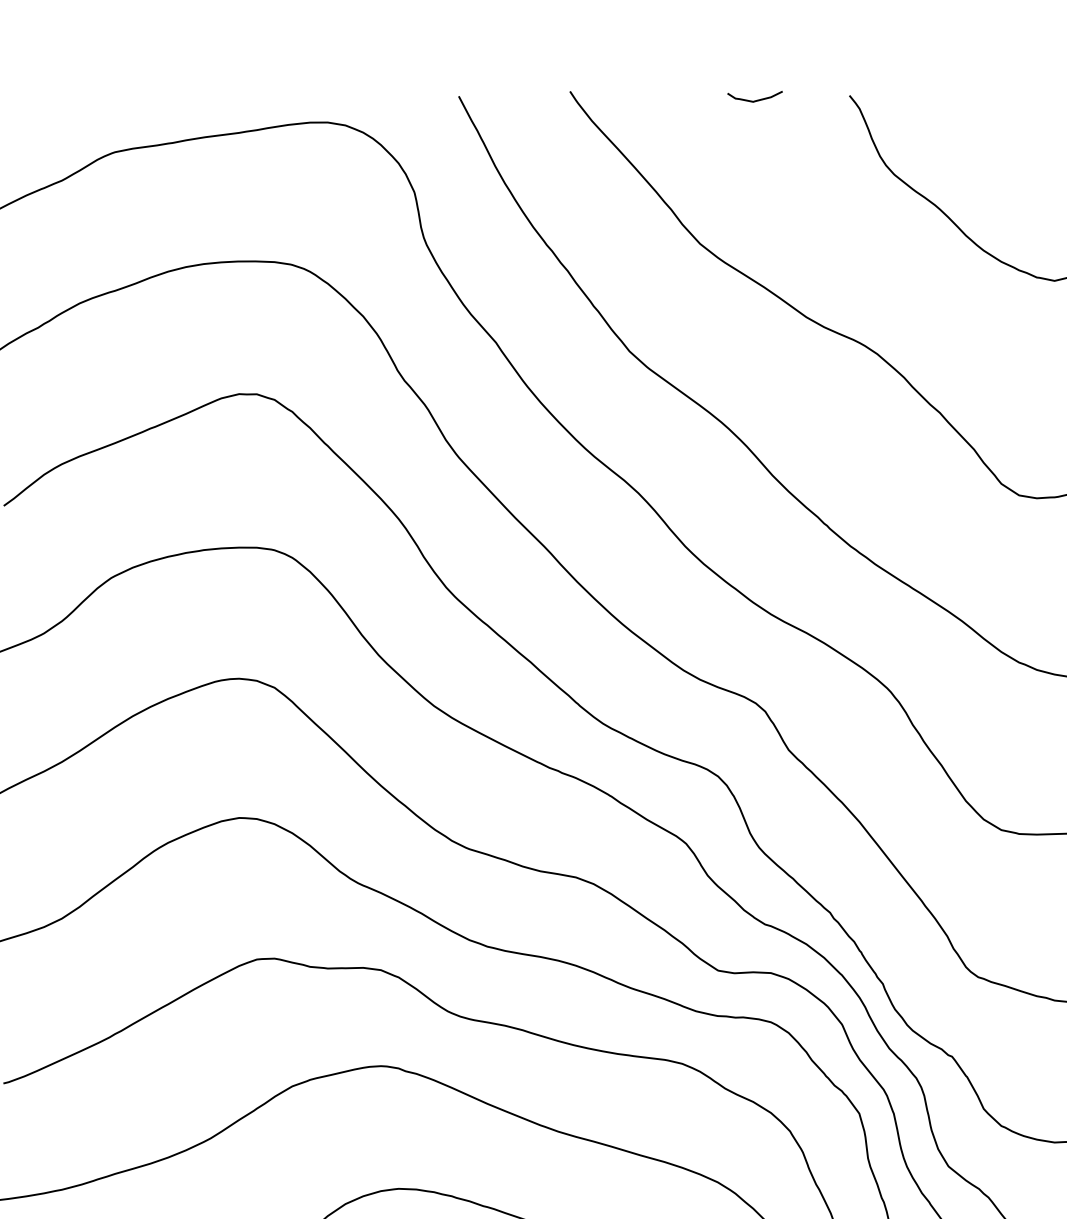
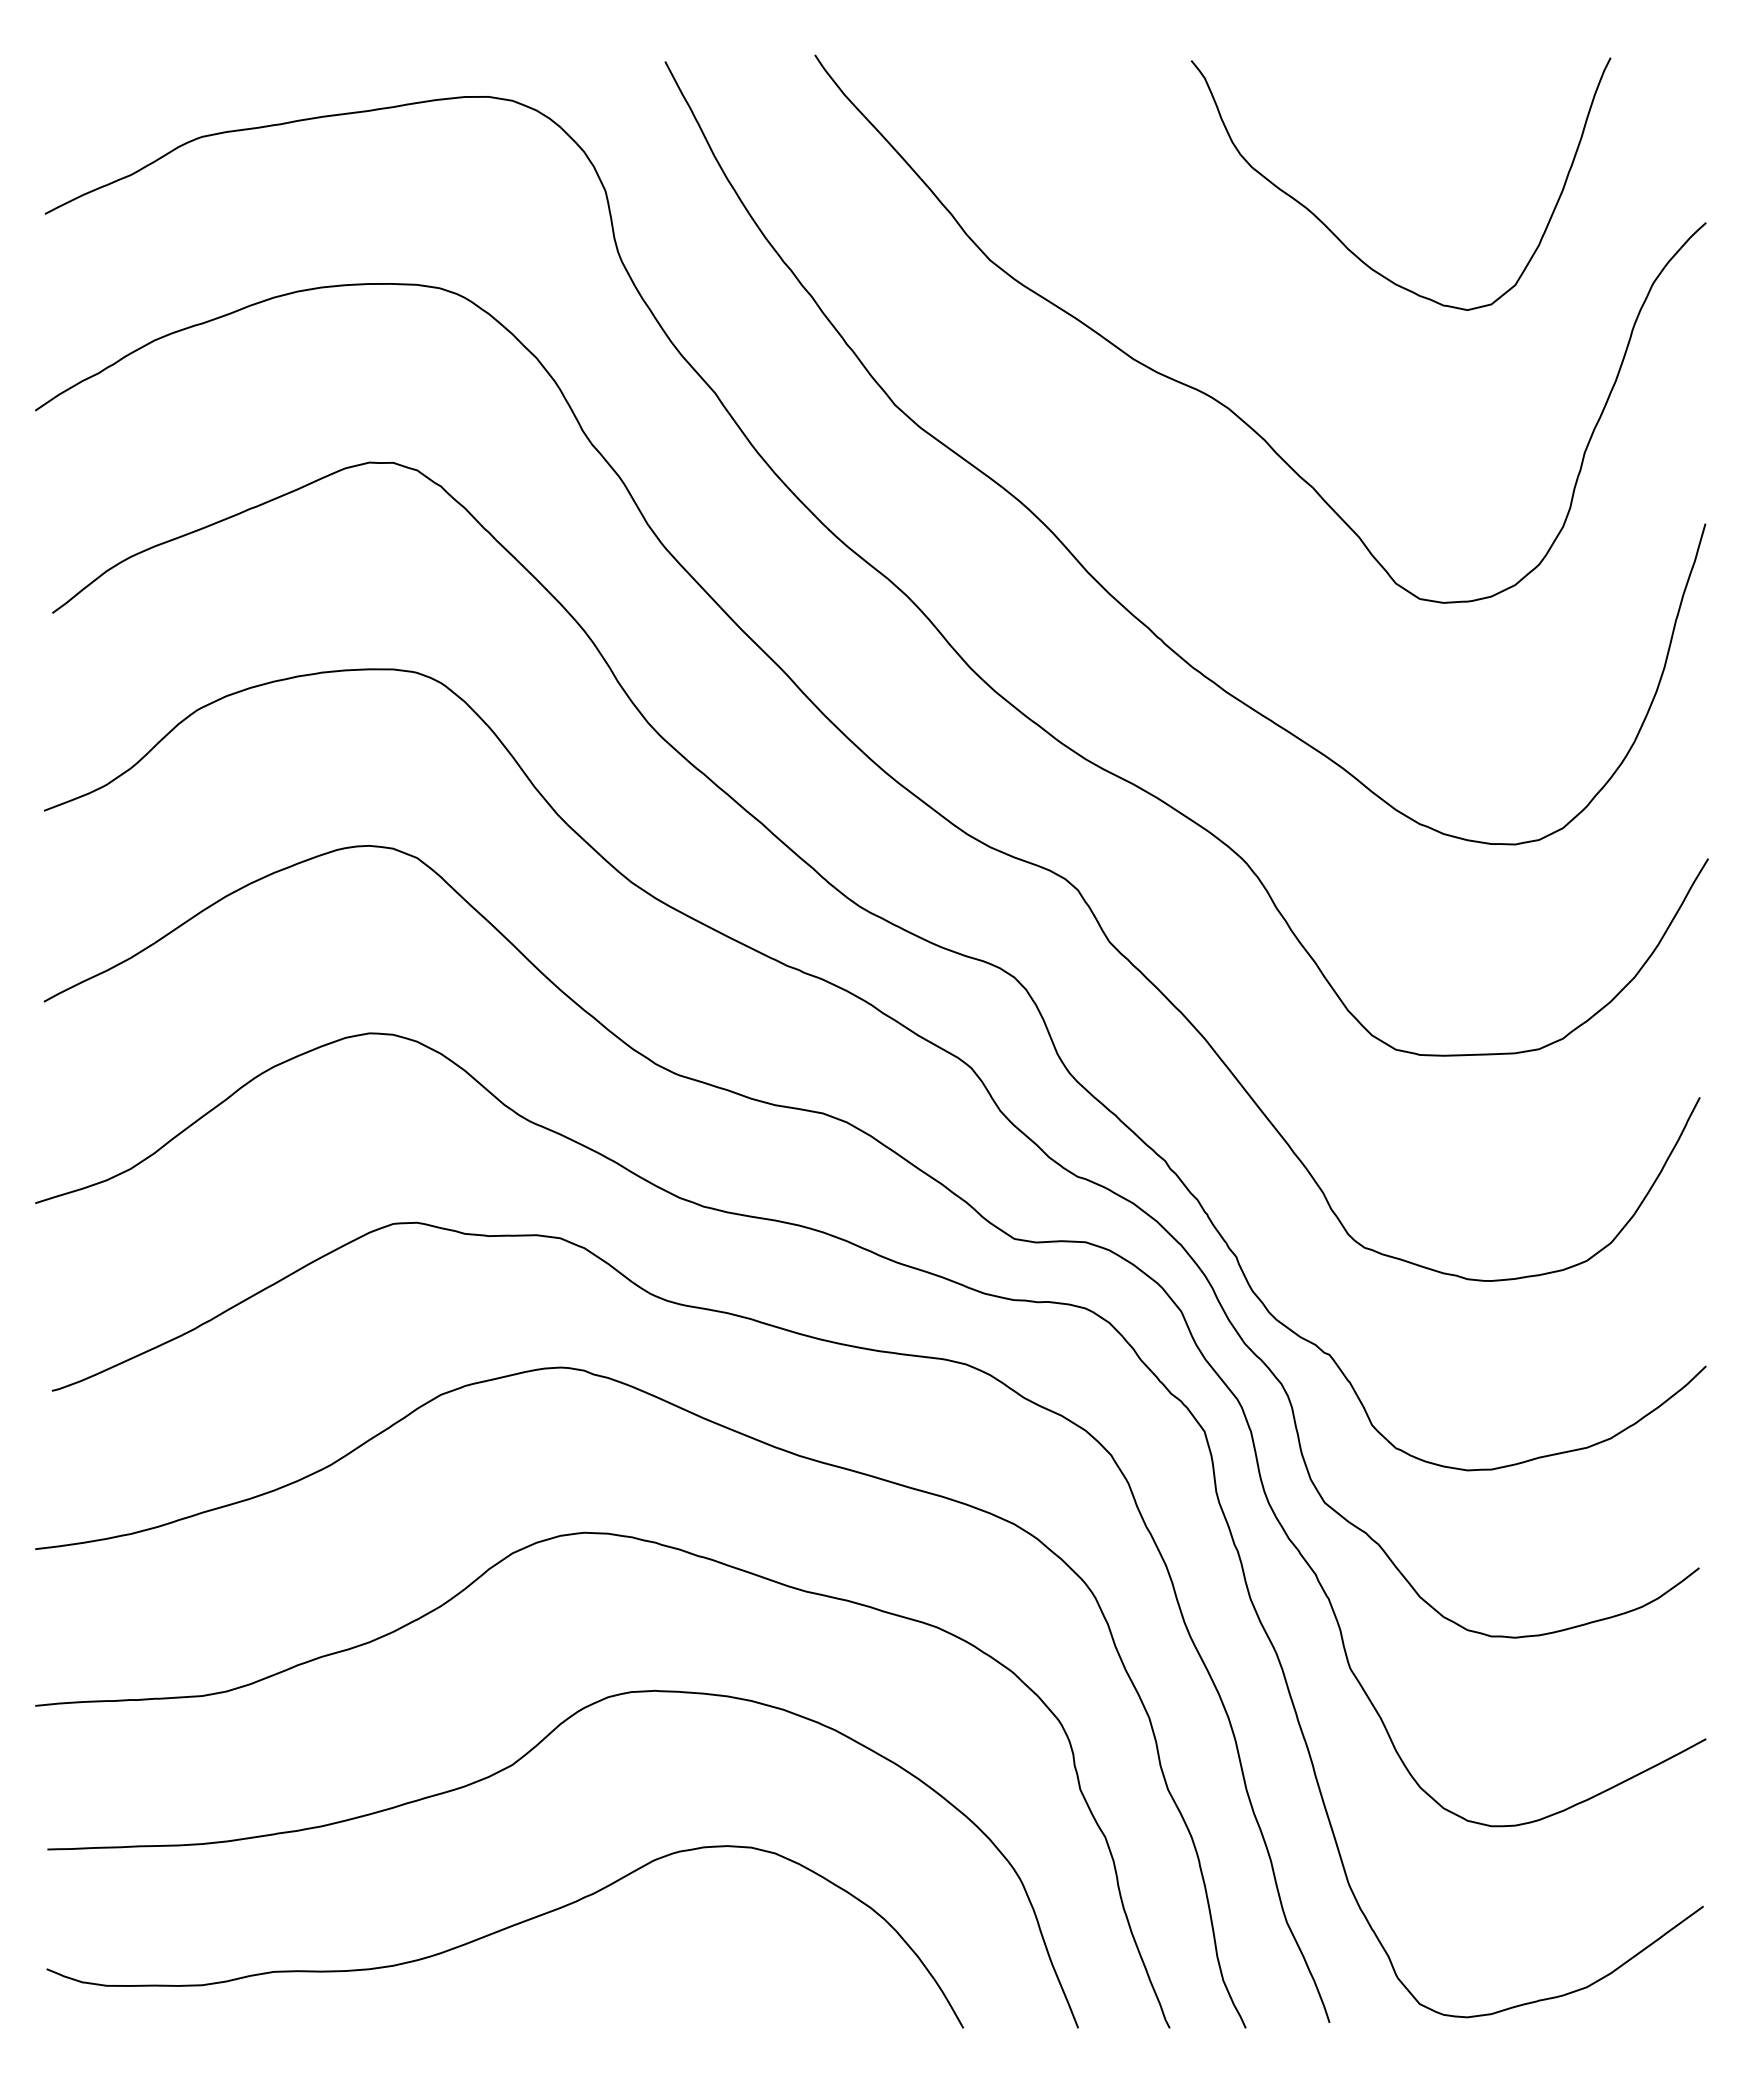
curve: (756, 99) -> (1066, 66), removed

